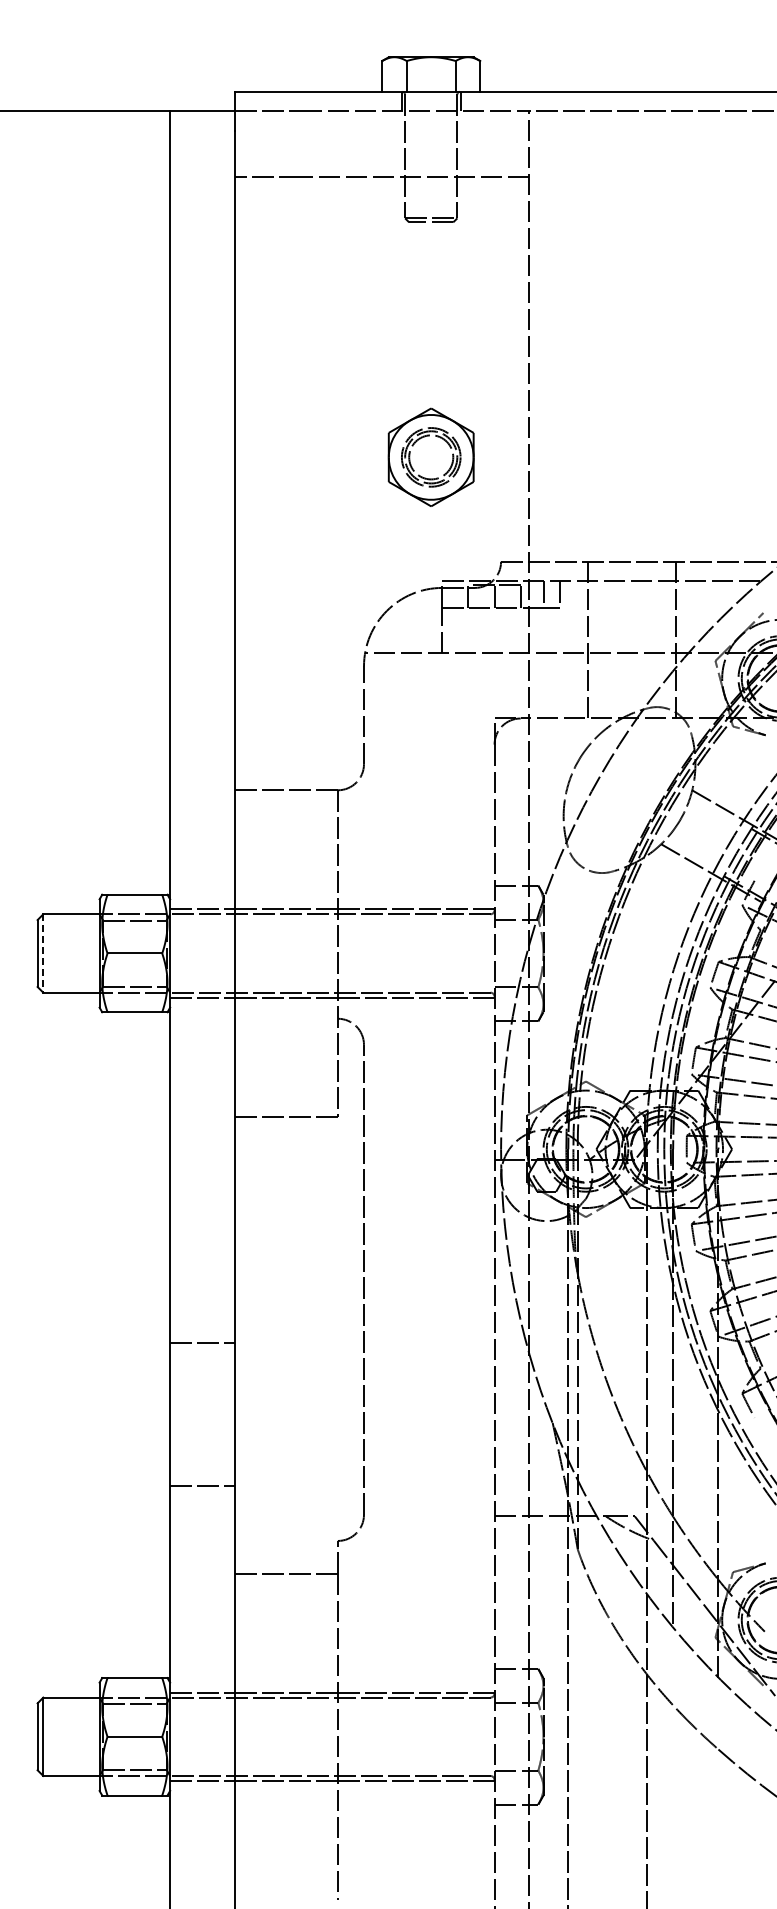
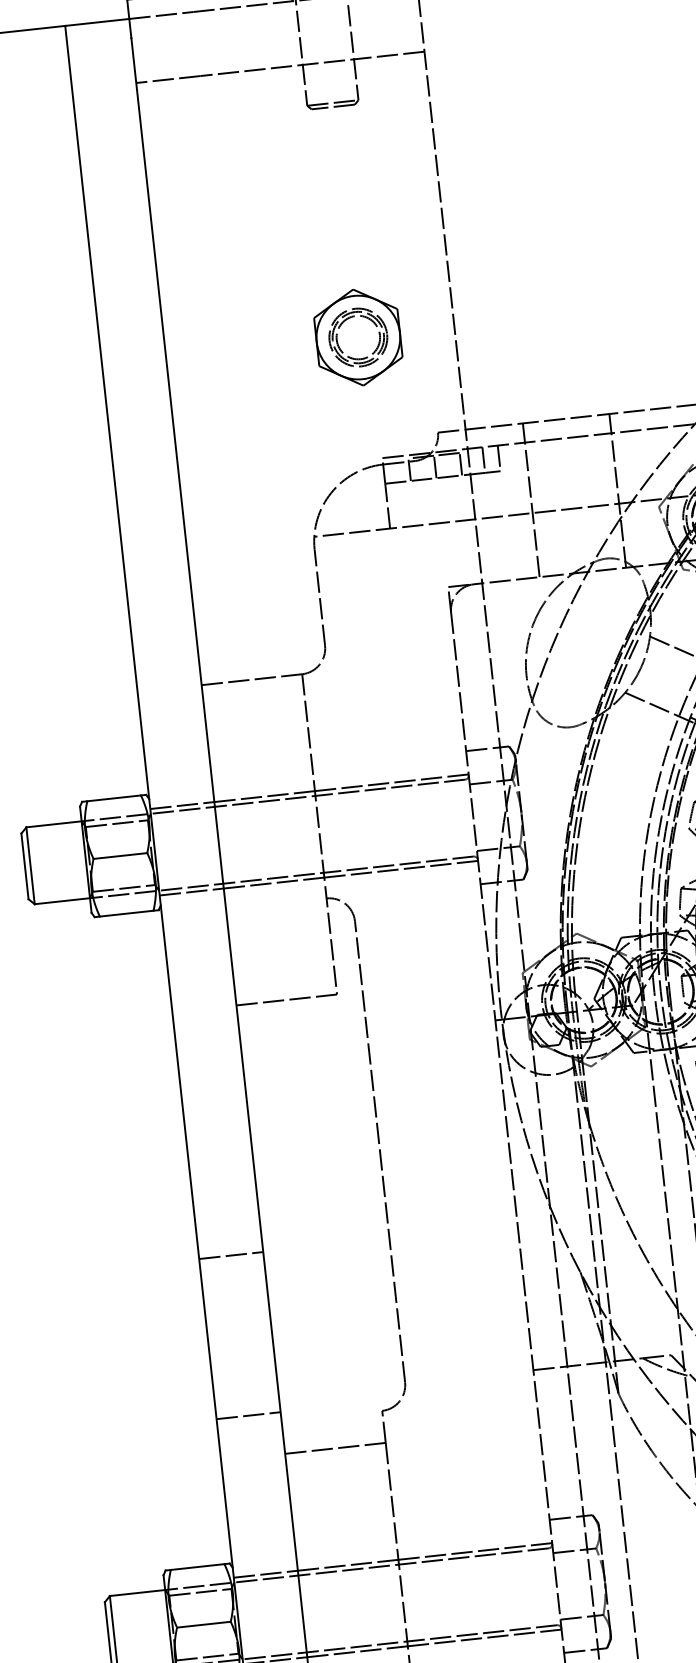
line: (43, 953) -> (30, 865), dashed -> solid
line: (202, 1342) -> (230, 1255), moved
line: (202, 1486) -> (248, 1416), moved

